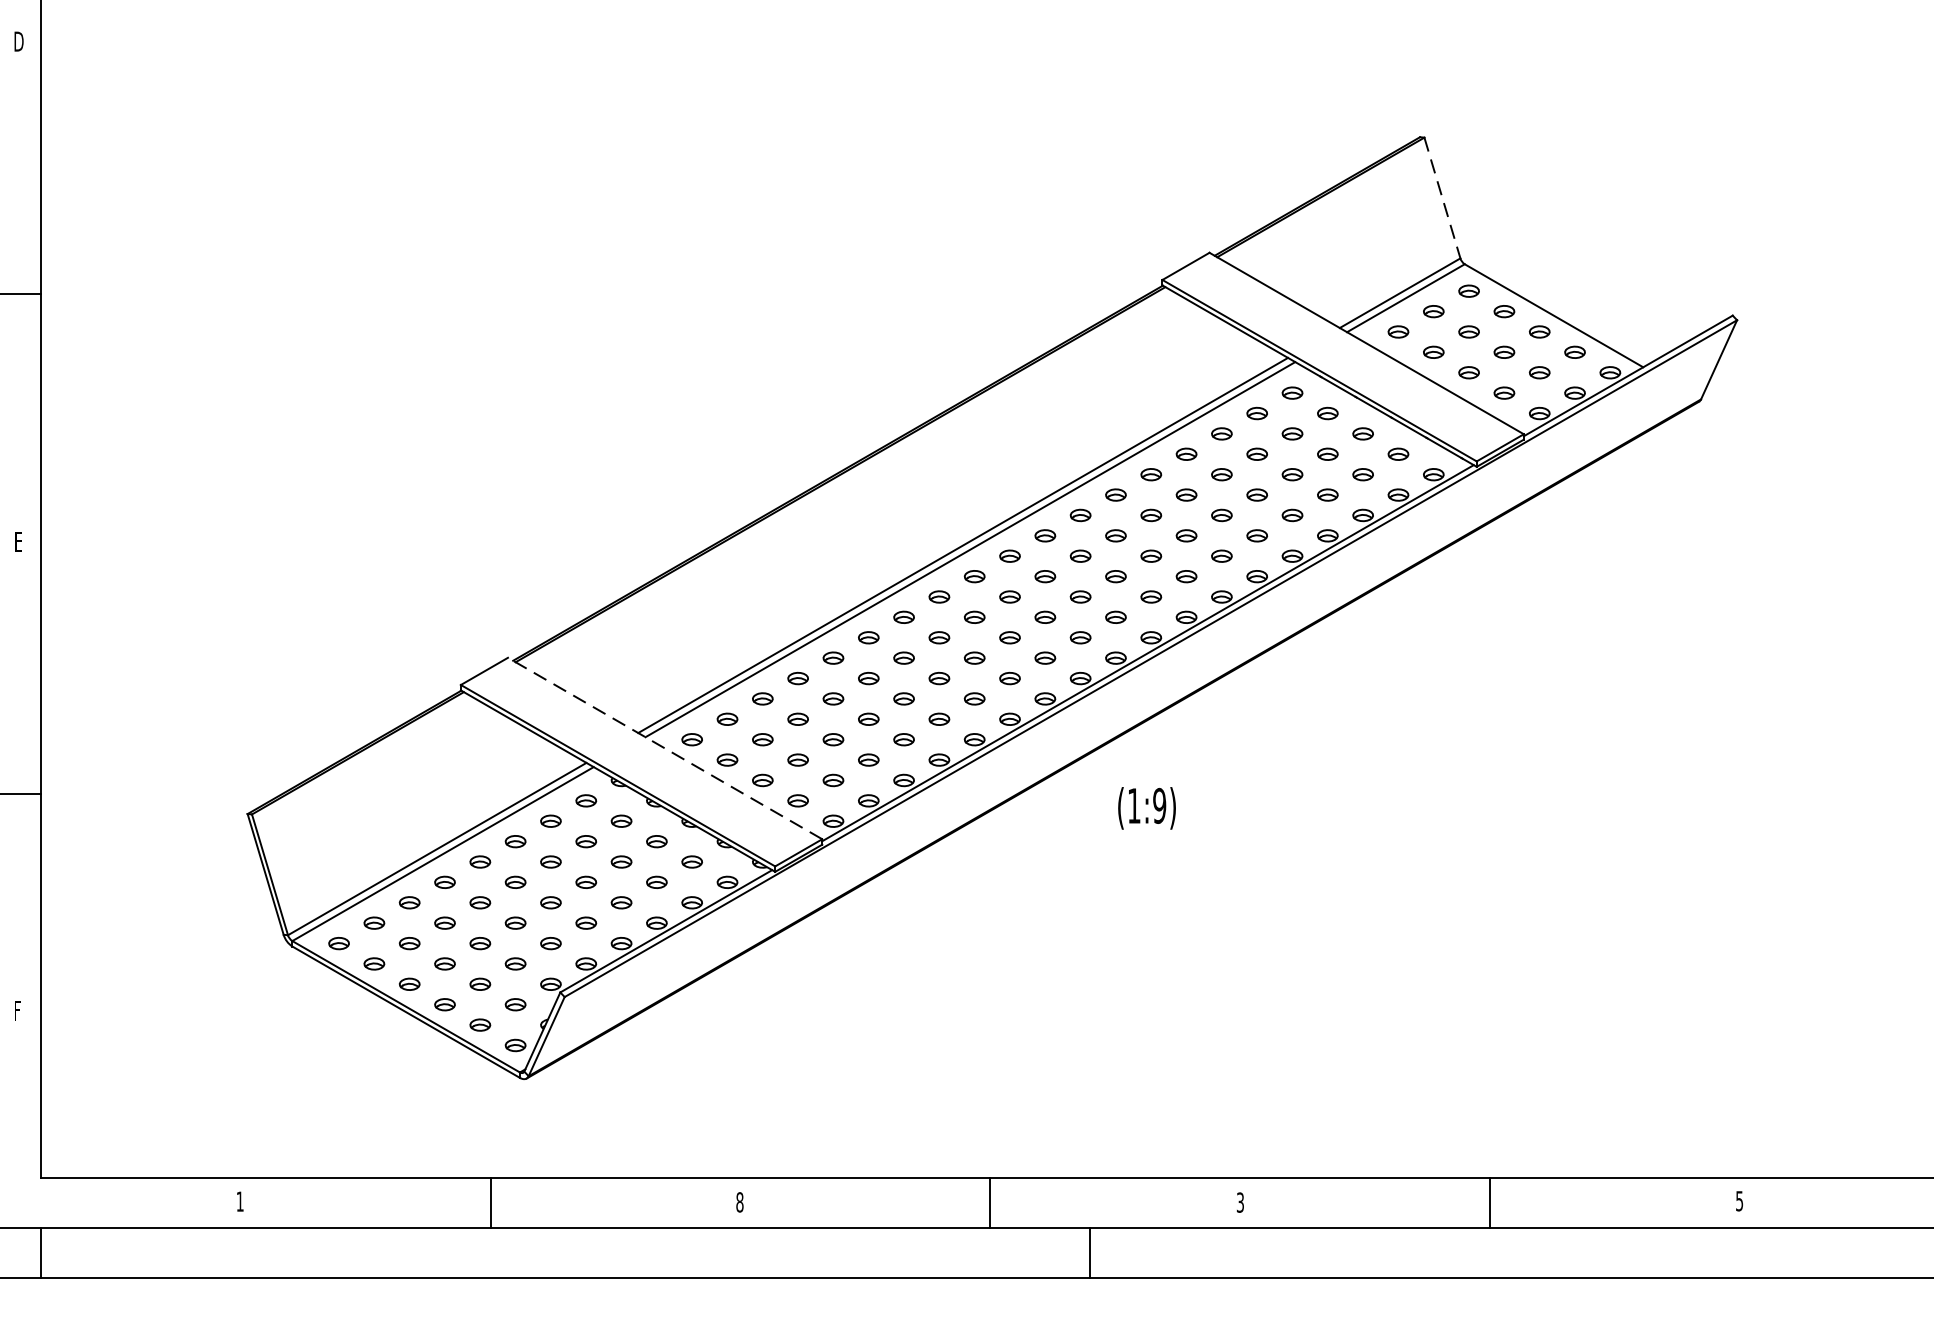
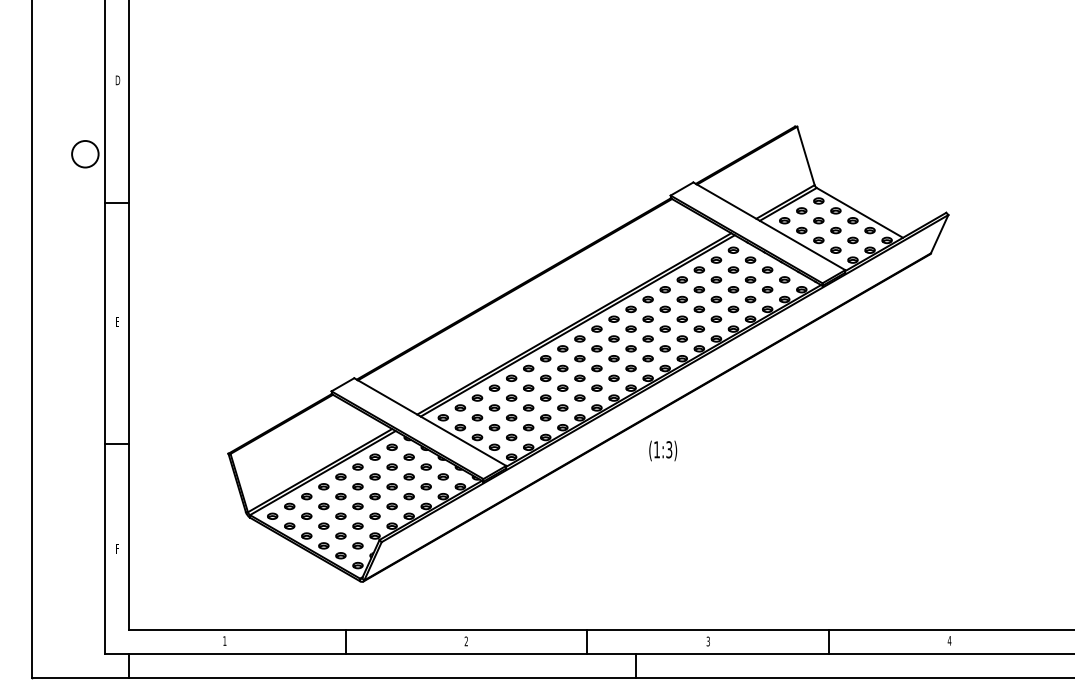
line: (1443, 199) -> (806, 156), dashed -> solid
line: (665, 749) -> (430, 422), dashed -> solid
text: (1160, 805) -> (669, 449), (1:9) -> (1:3)
text: (1739, 1200) -> (949, 640), 5 -> 4
text: (740, 1202) -> (466, 641), 8 -> 2

